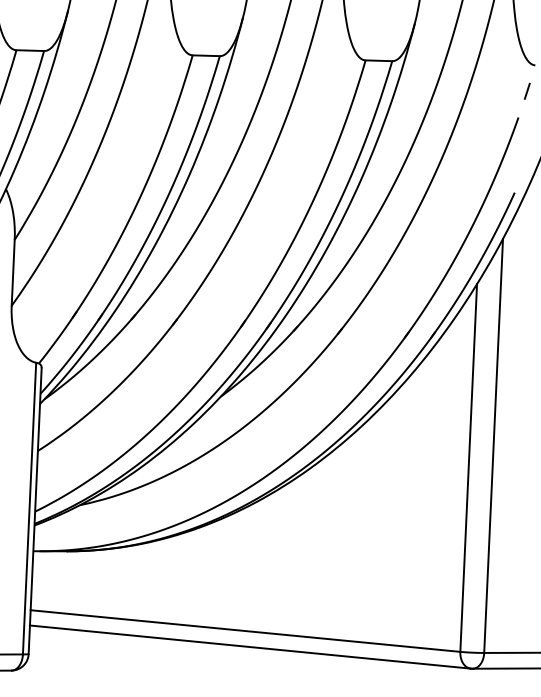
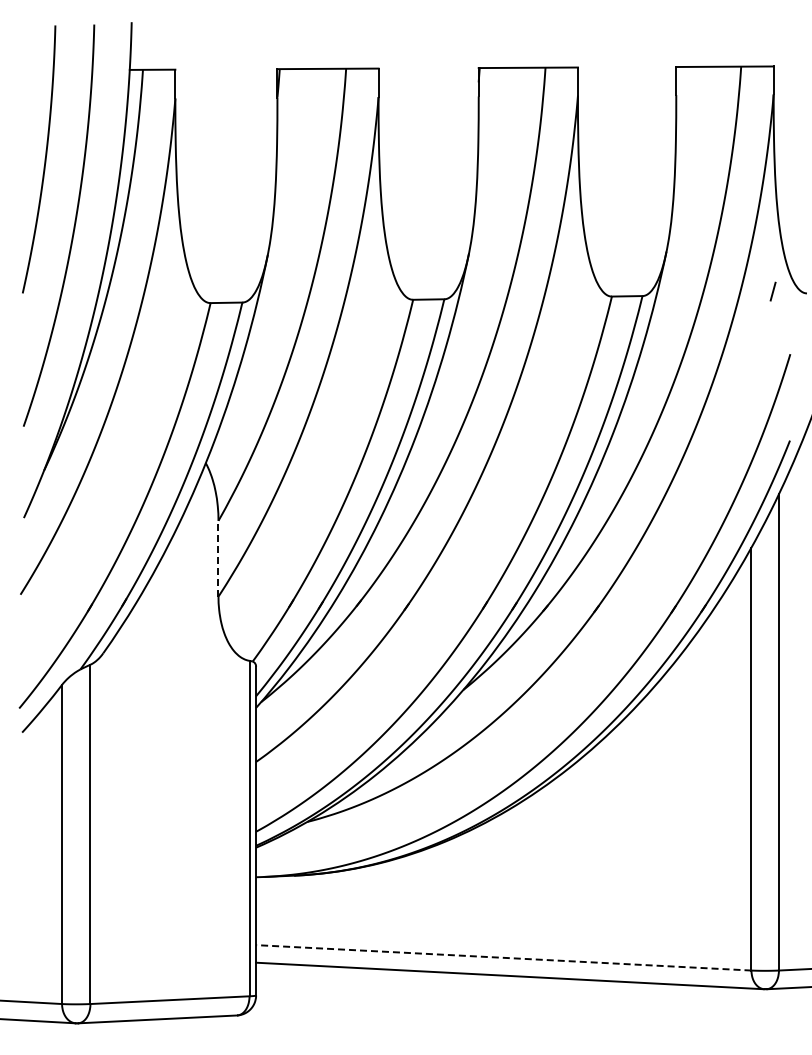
line: (526, 91) -> (772, 291), moved
line: (13, 272) -> (218, 558), solid -> dashed
line: (245, 630) -> (503, 957), solid -> dashed

